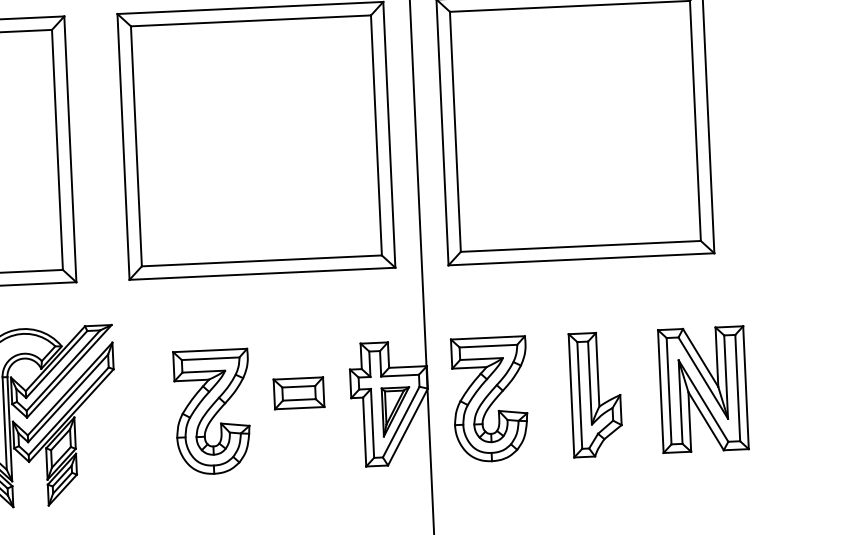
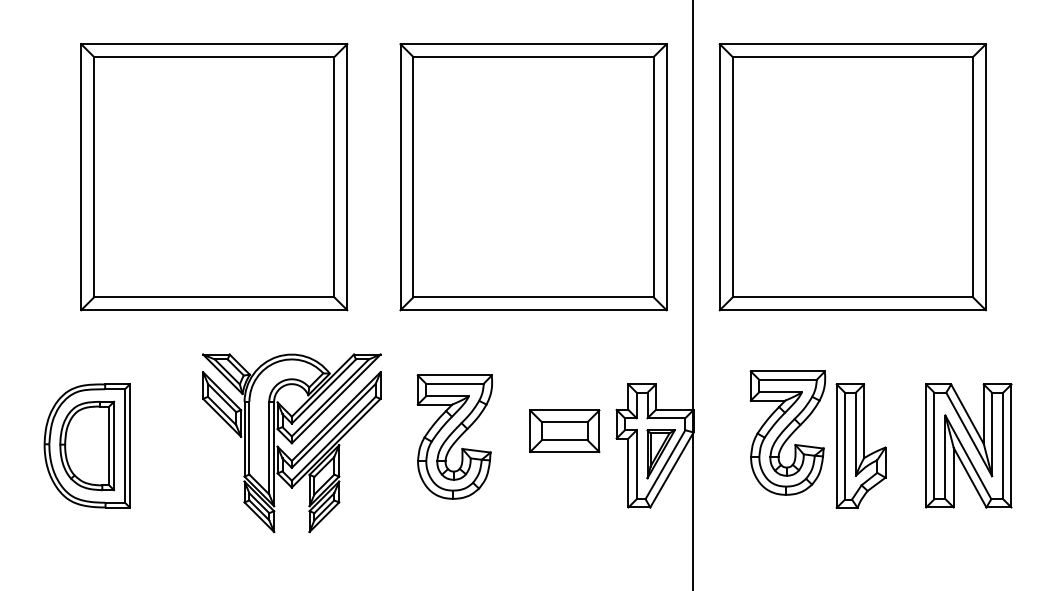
part: (298, 393) -> (564, 431), size x1.4
part: (490, 398) -> (787, 432), moved
part: (212, 411) -> (454, 436), moved

